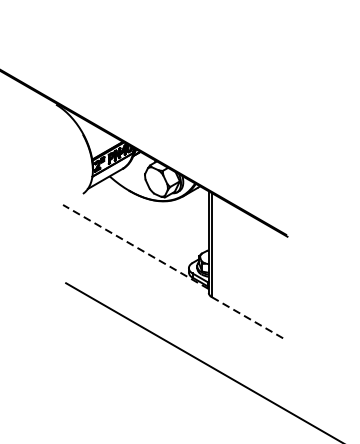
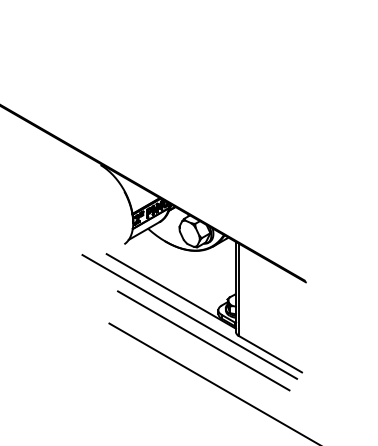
line: (136, 247) -> (171, 291), dashed -> solid
line: (156, 275) -> (189, 316), added
line: (172, 302) -> (203, 340), added
line: (247, 318) -> (270, 354), dashed -> solid

